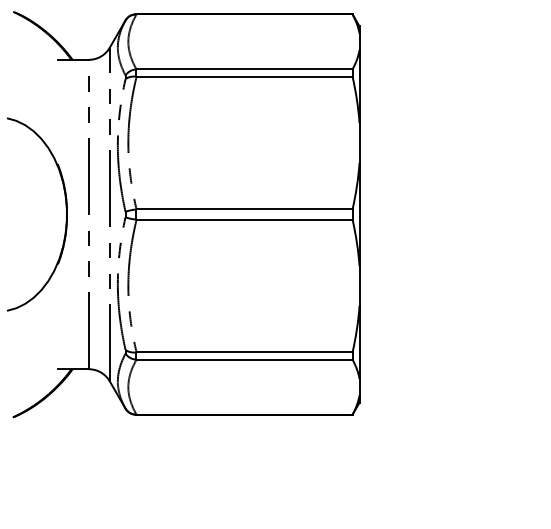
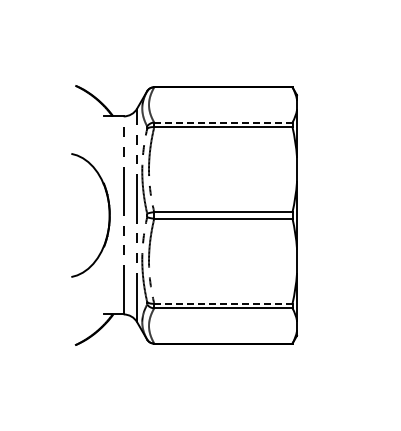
line: (244, 69) -> (223, 122), solid -> dashed
line: (244, 352) -> (223, 303), solid -> dashed

